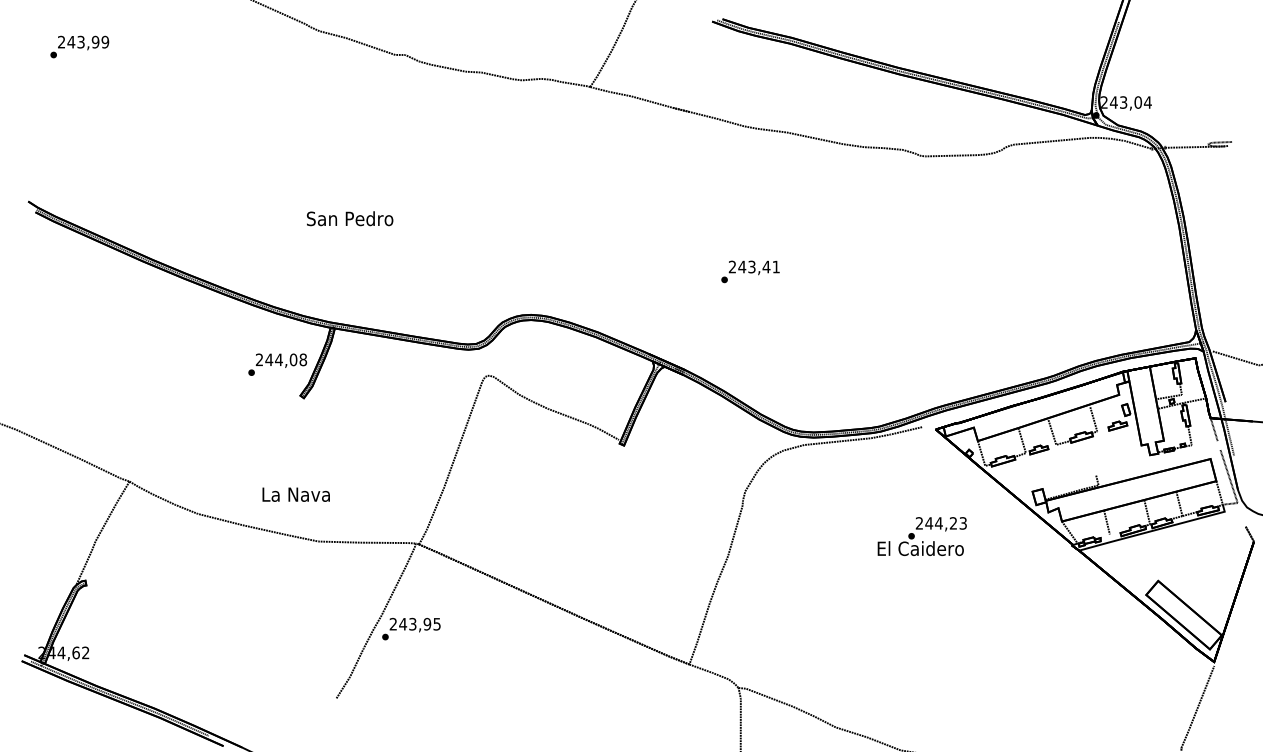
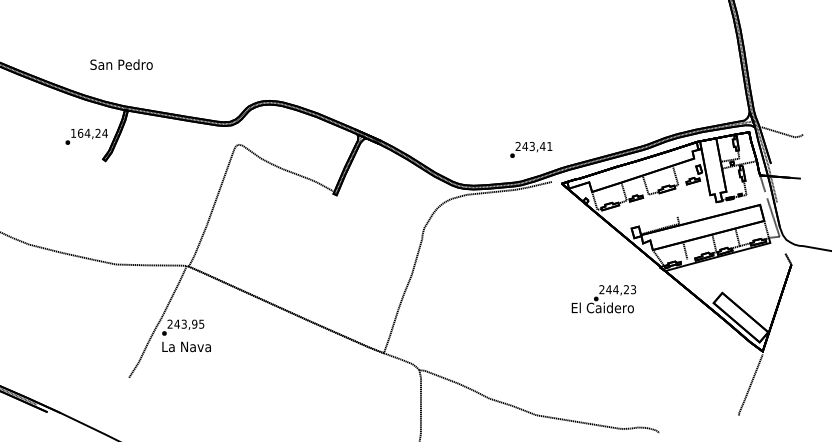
text: (350, 218) -> (121, 64), moved
text: (750, 271) -> (531, 149), moved
text: (281, 359) -> (89, 133), 244,08 -> 164,24
text: (295, 494) -> (186, 346), moved
text: (921, 536) -> (603, 299), moved

